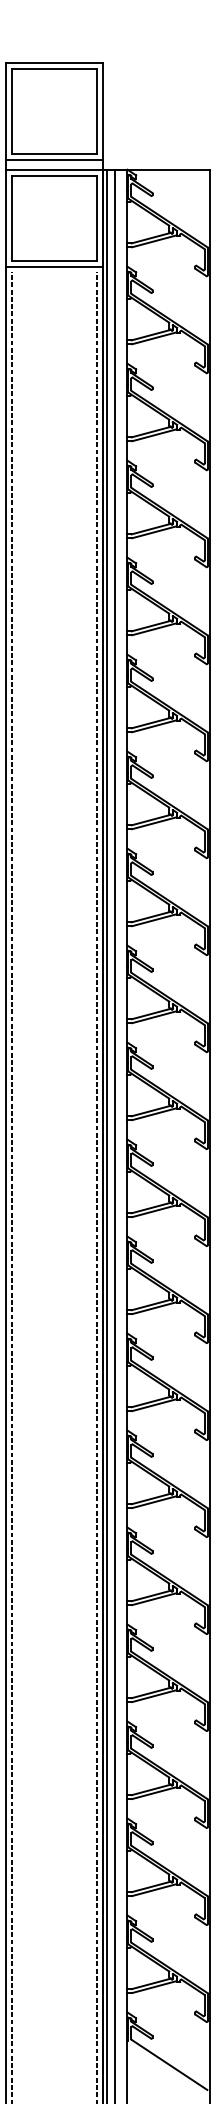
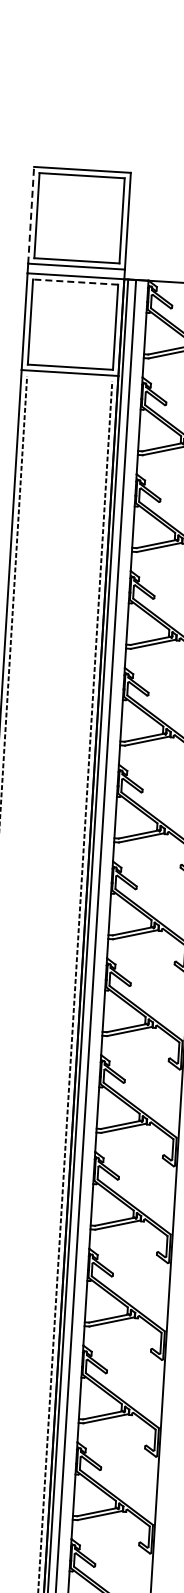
line: (6, 111) -> (31, 215), solid -> dashed
line: (54, 175) -> (75, 282), solid -> dashed

